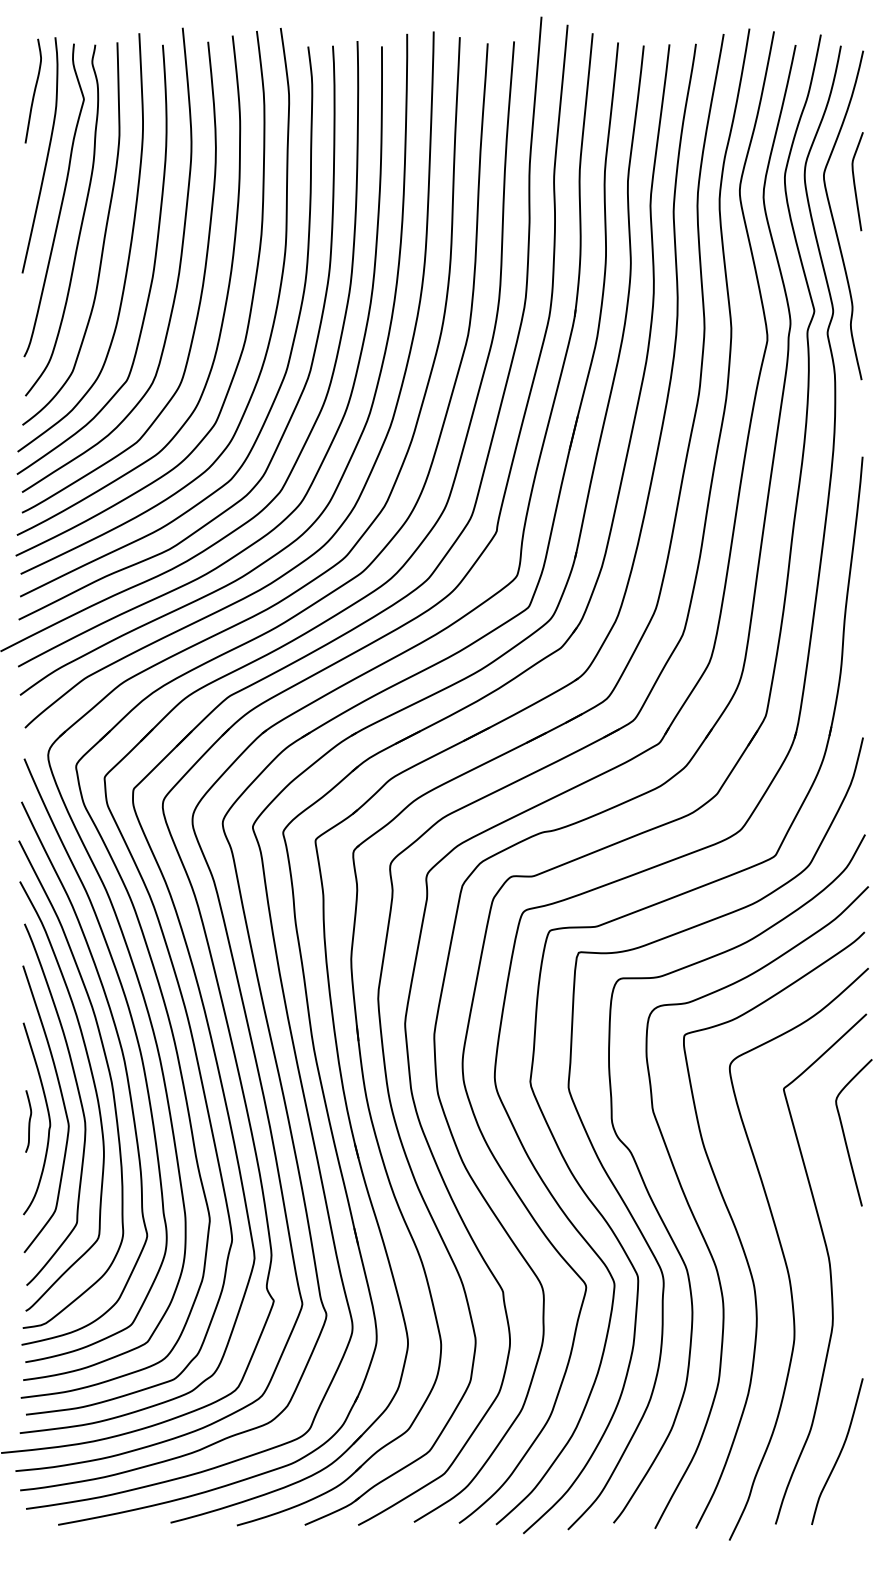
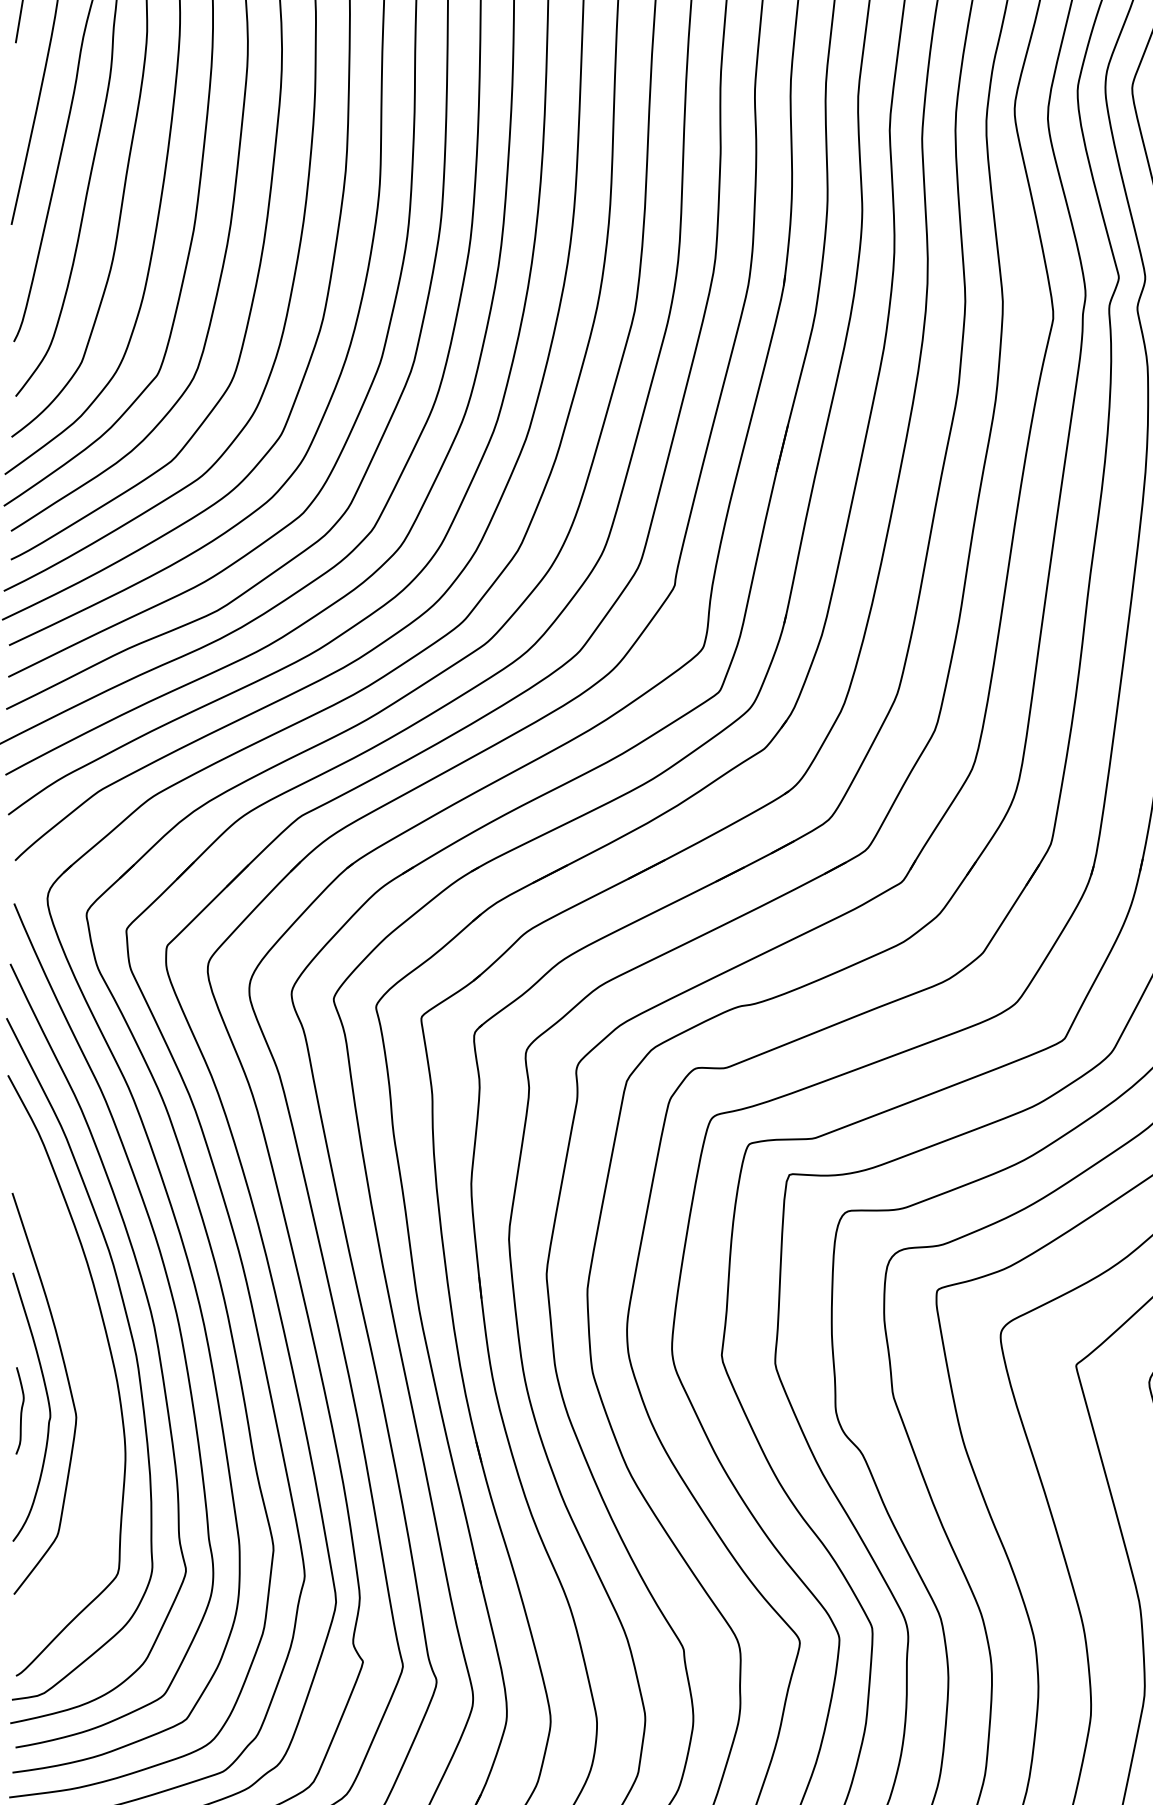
curve: (79, 1100) -> (91, 1381), removed

